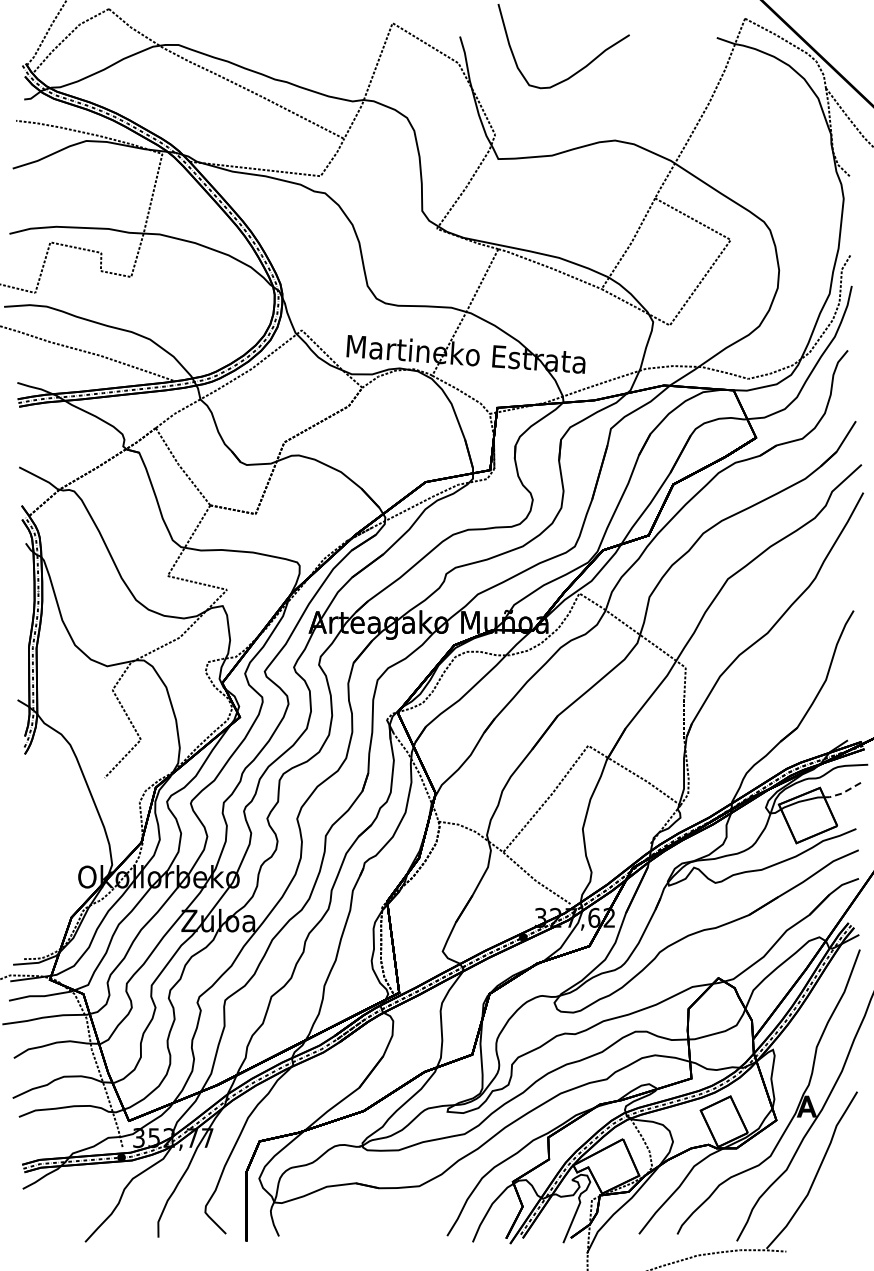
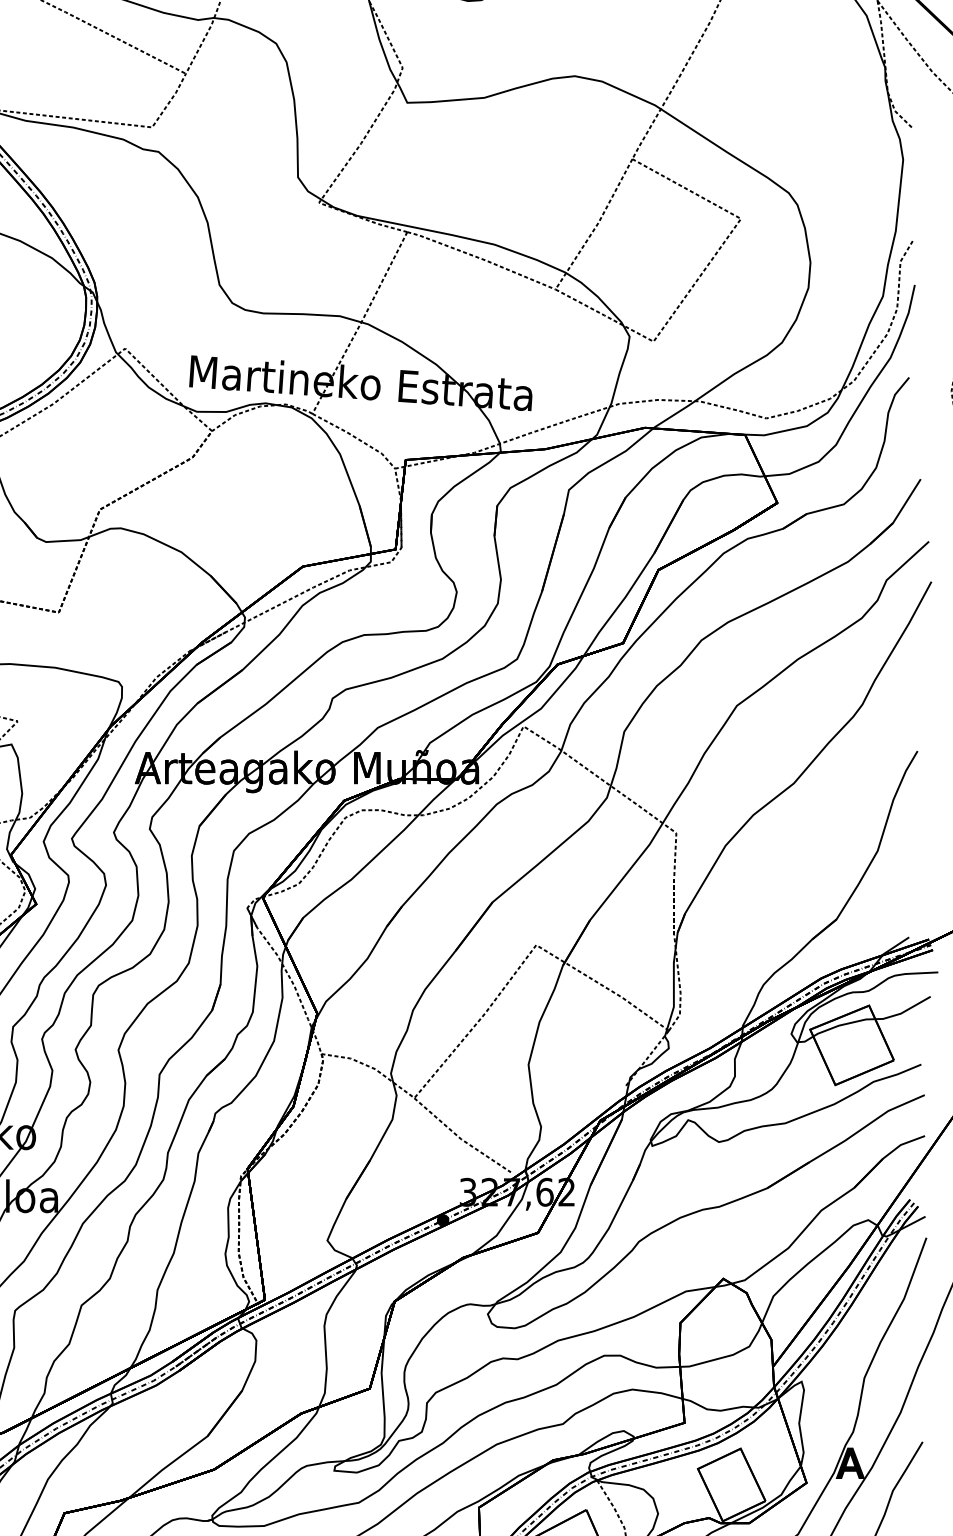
line: (843, 792) -> (902, 1012), dashed -> solid

